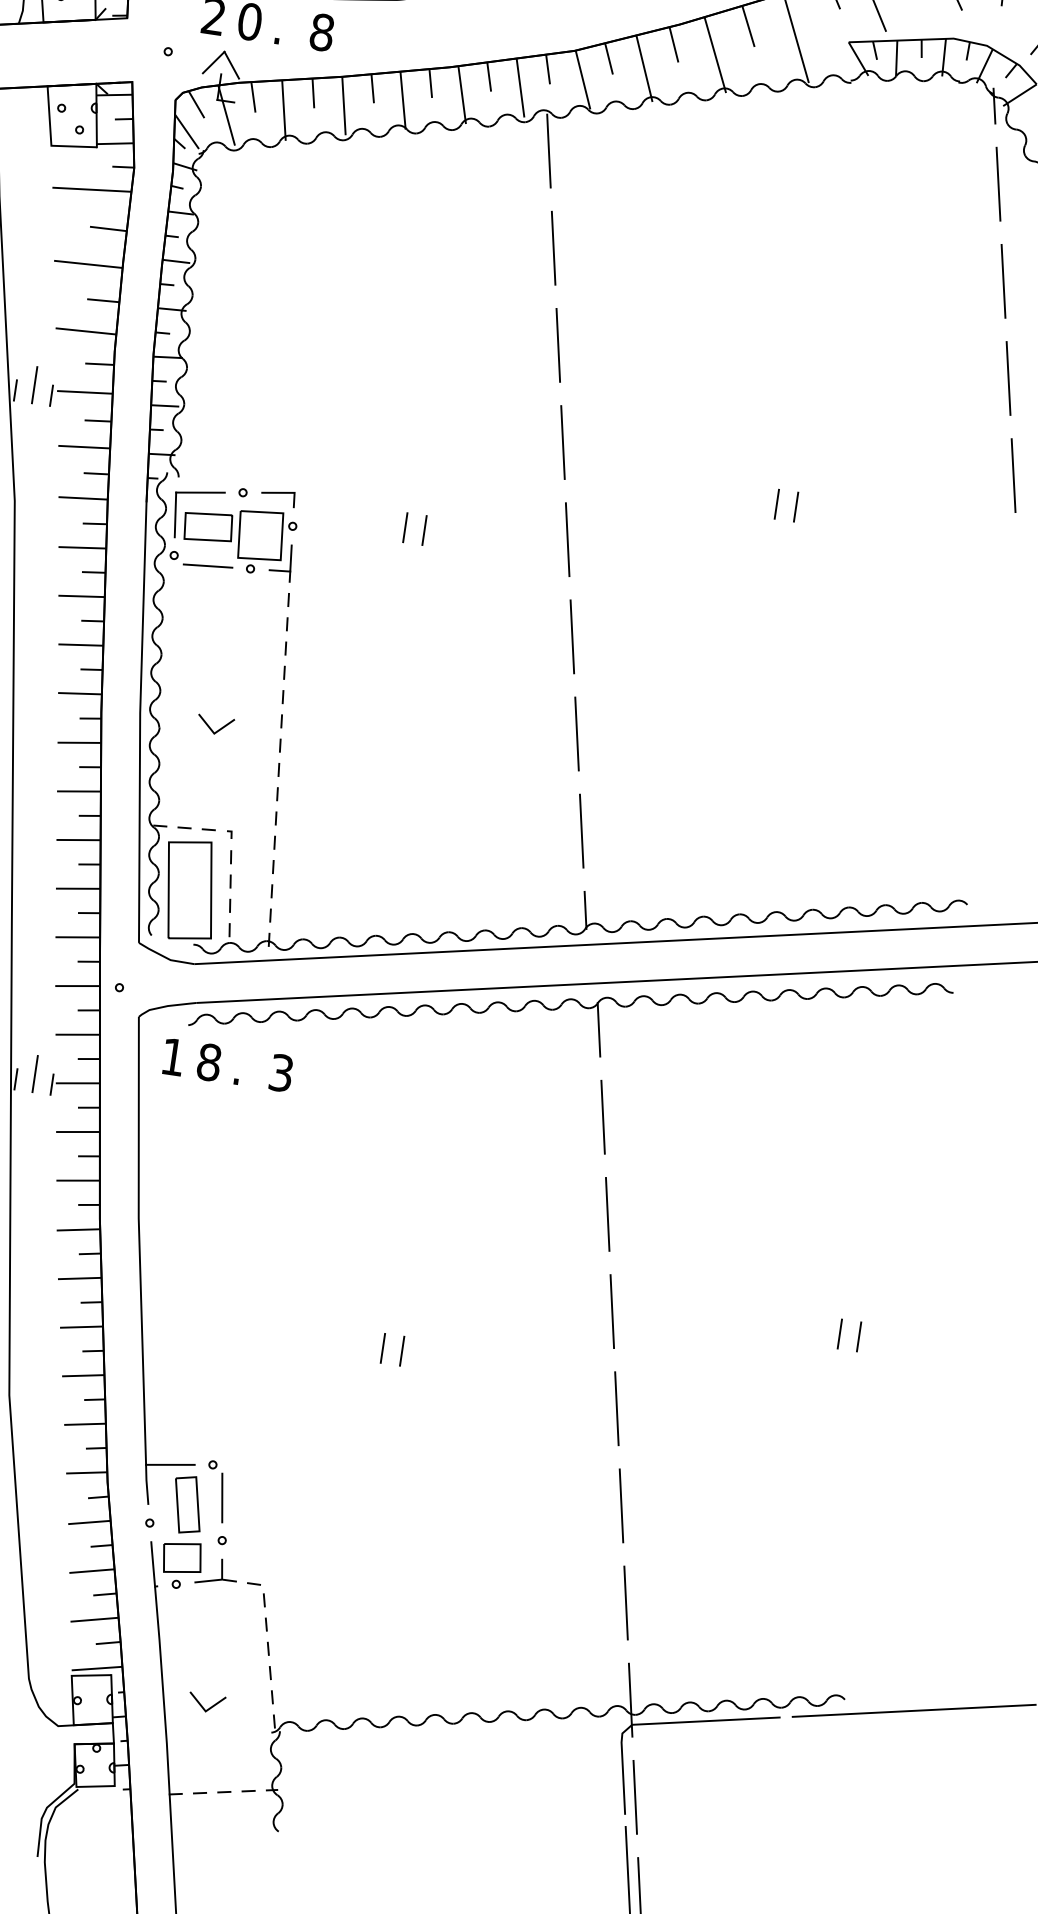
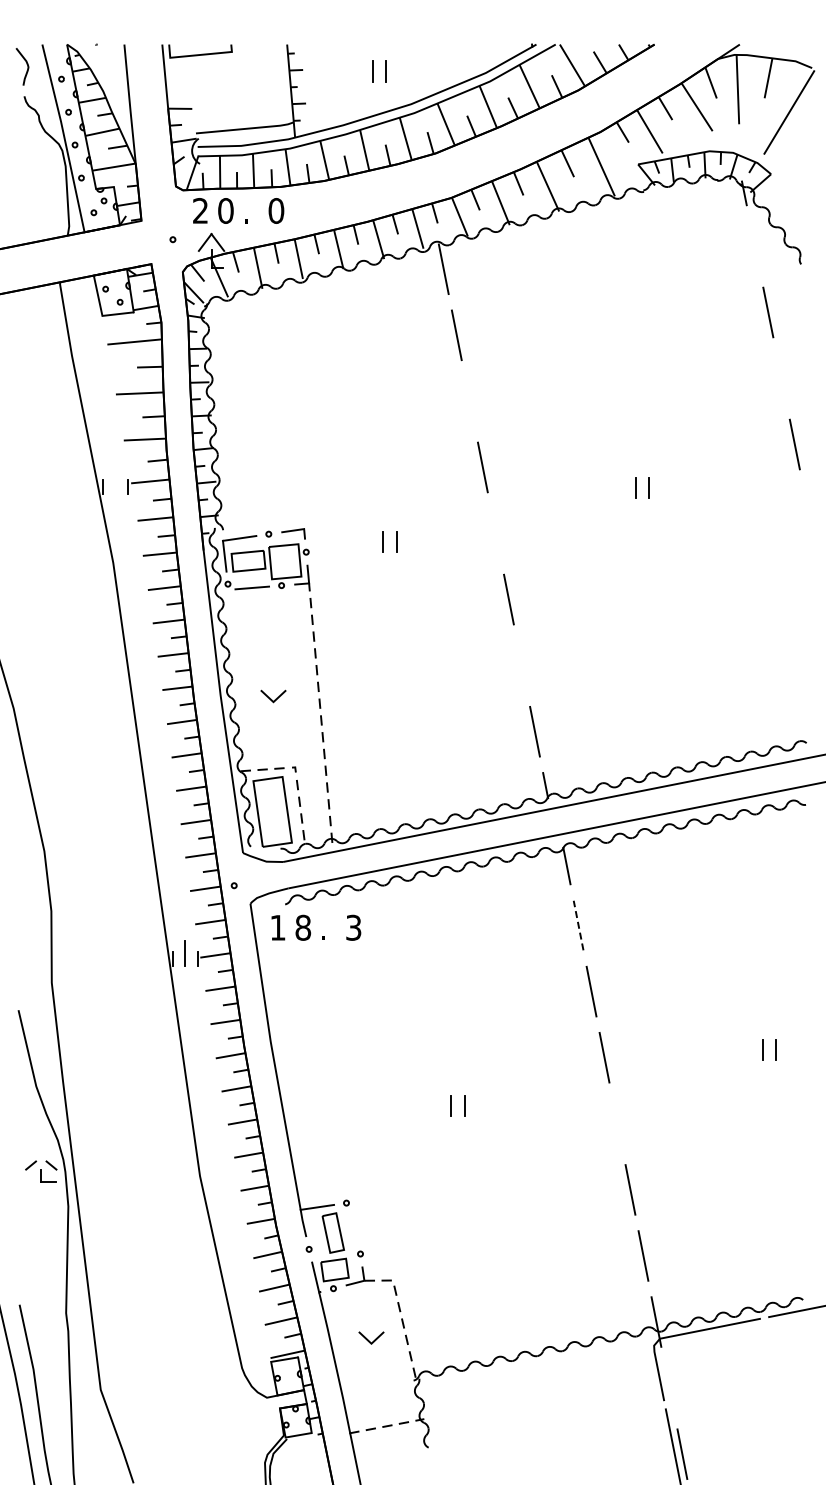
text: (322, 31) -> (276, 210), 8 -> 0
line: (999, 184) -> (755, 246), removed
line: (557, 345) -> (469, 401), removed
line: (1008, 378) -> (781, 378), removed
line: (35, 385) -> (115, 481), removed
line: (567, 539) -> (495, 533), removed
line: (576, 733) -> (521, 665), removed
line: (602, 1117) -> (578, 925), solid -> dashed
line: (616, 1408) -> (617, 1123), removed
line: (221, 1497) -> (355, 1224), removed
line: (202, 1704) -> (368, 1339), moved
line: (635, 1796) -> (669, 1387), removed

